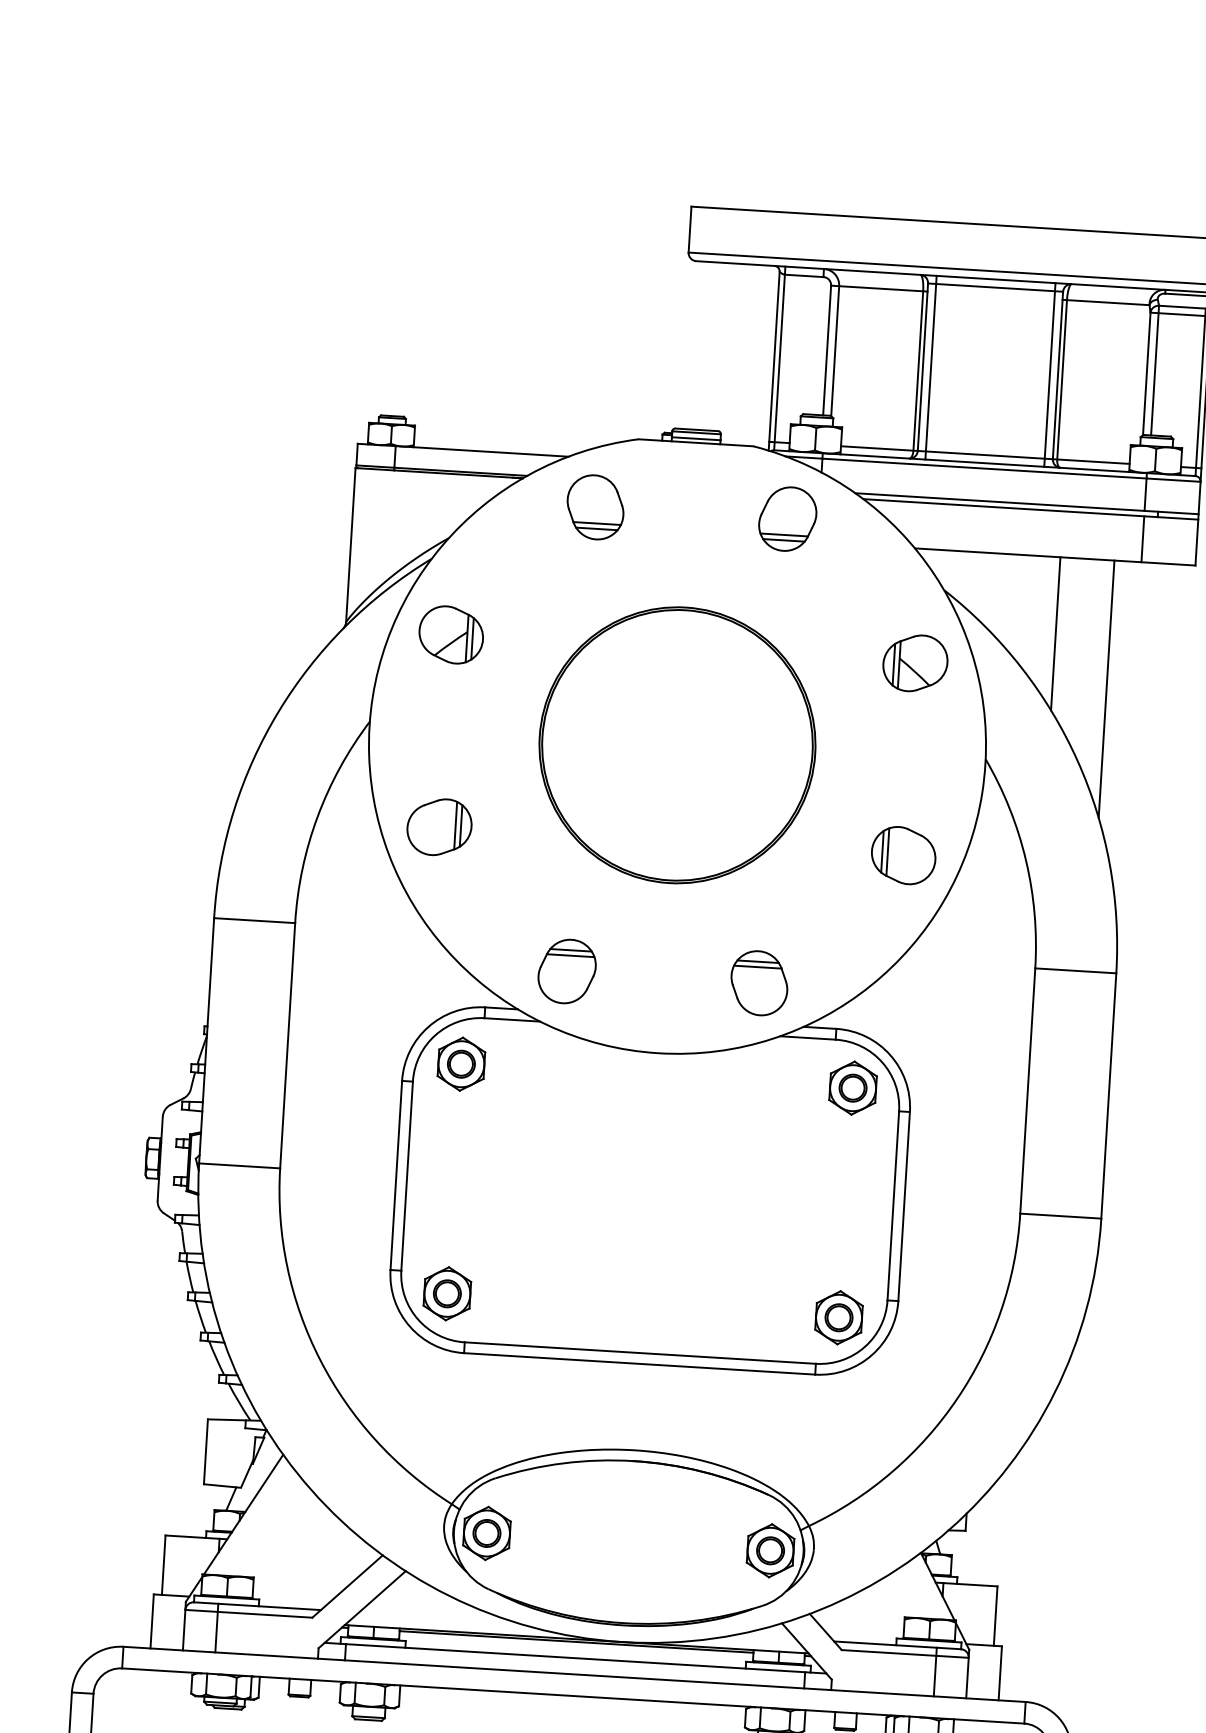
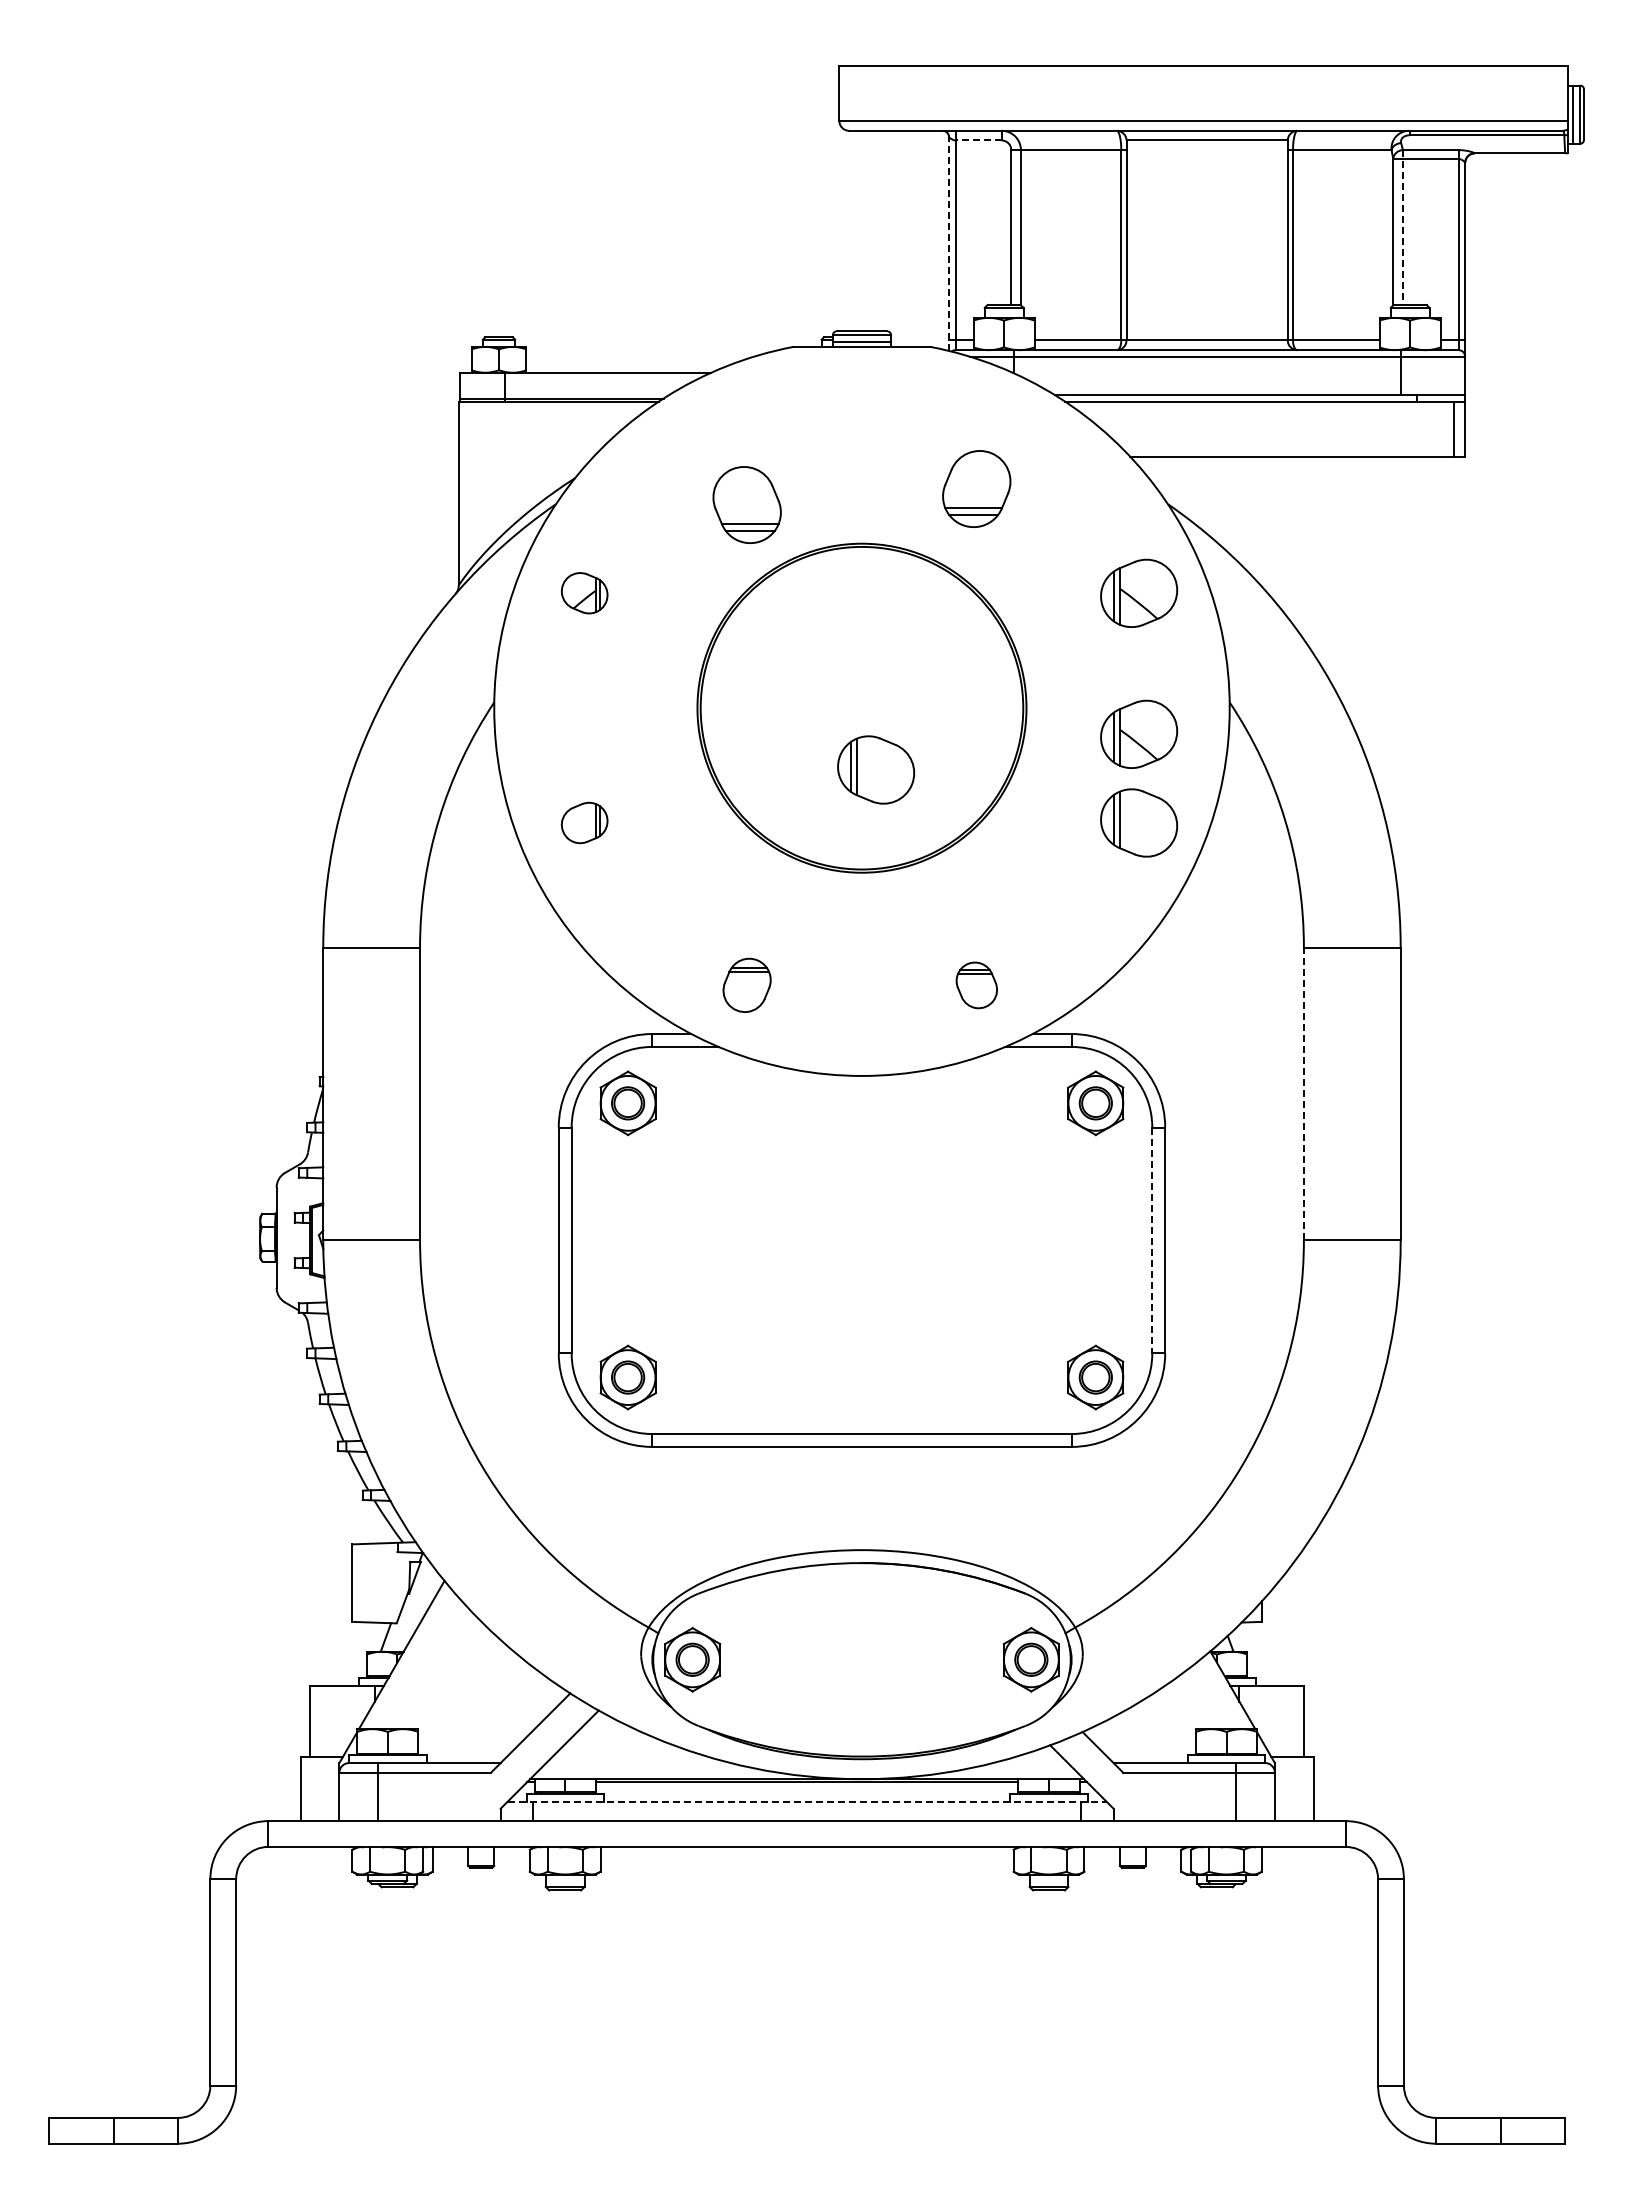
line: (804, 275) -> (978, 140), solid -> dashed
line: (774, 361) -> (949, 244), solid -> dashed
line: (931, 367) -> (1136, 240), removed
line: (1154, 371) -> (1402, 228), solid -> dashed
line: (1050, 375) -> (1278, 240), removed
part: (595, 506) -> (746, 504), moved
part: (787, 518) -> (976, 488), moved
line: (1142, 538) -> (1453, 428), moved
line: (1055, 633) -> (1303, 547), removed
part: (451, 634) -> (584, 592), size x0.6
line: (1106, 688) -> (1368, 609), removed
part: (908, 780) -> (1139, 733), added
part: (686, 797) -> (876, 769), added
part: (439, 826) -> (584, 822), size x0.6
part: (566, 971) -> (746, 985), size x0.7
part: (759, 983) -> (976, 985), size x0.6
line: (1027, 1090) -> (1303, 1093), solid -> dashed
line: (893, 1205) -> (1152, 1240), solid -> dashed
line: (575, 1657) -> (807, 1801), solid -> dashed

